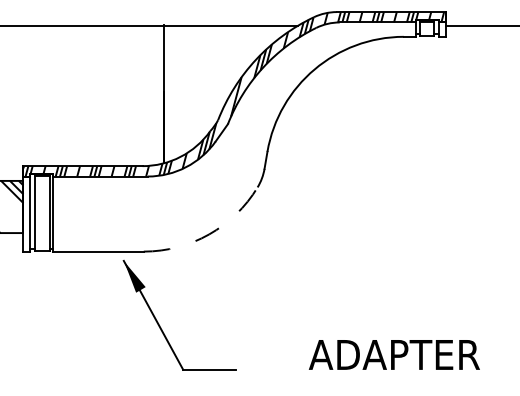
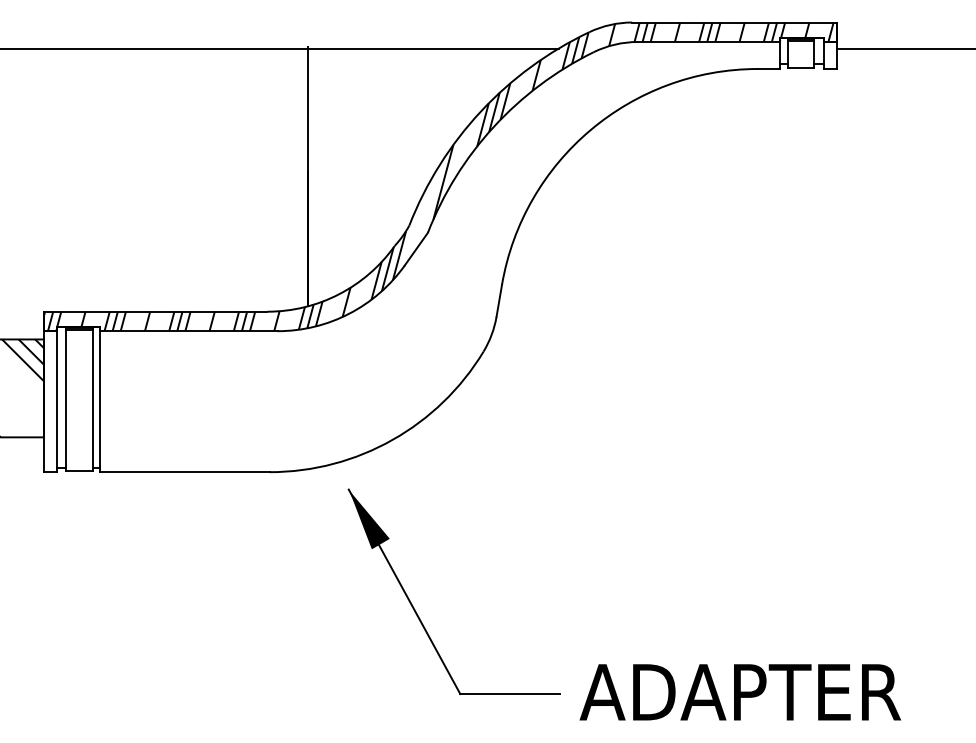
arc: (209, 234) -> (393, 440), dashed -> solid
part: (160, 325) -> (417, 610), moved
text: (394, 354) -> (740, 691), moved

